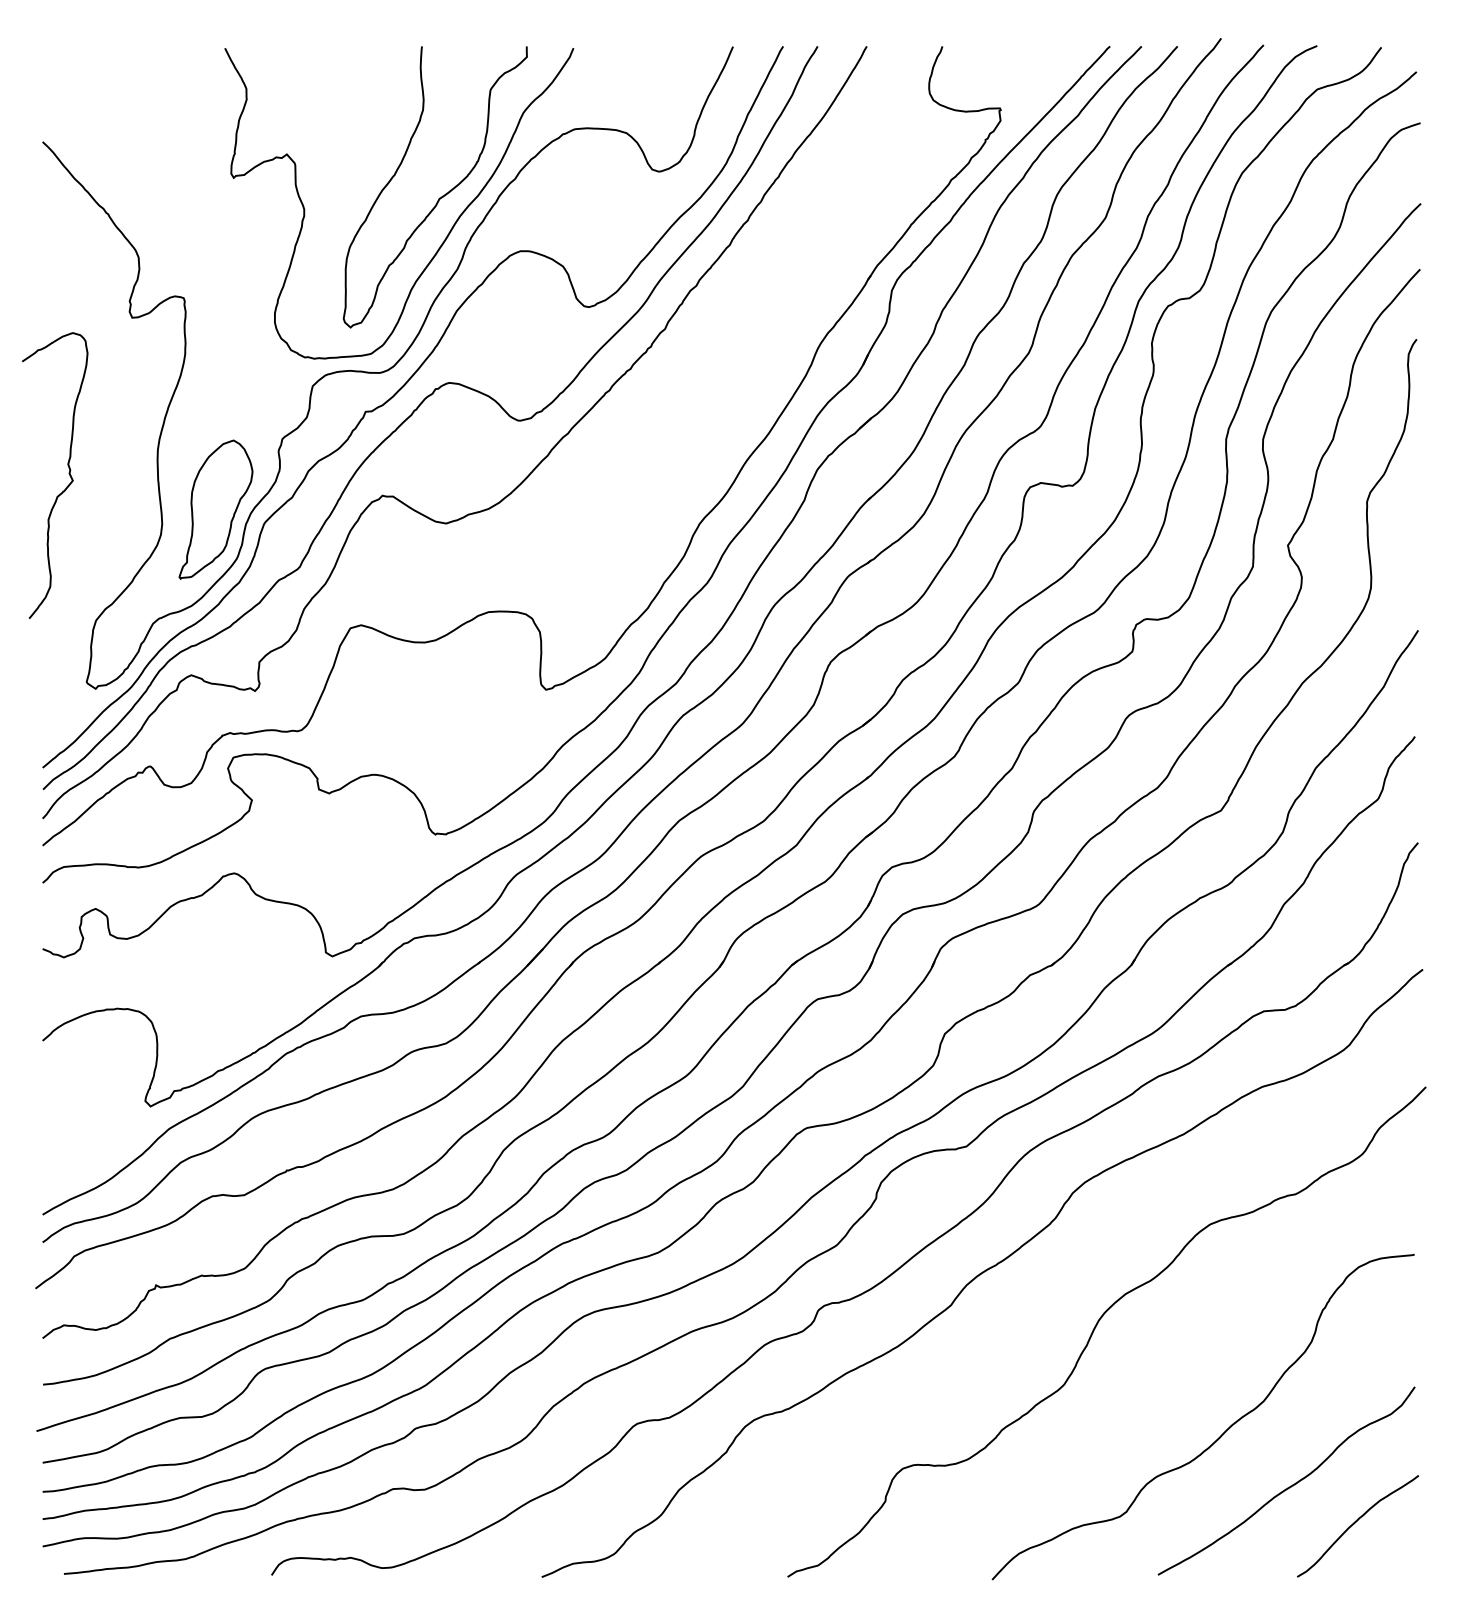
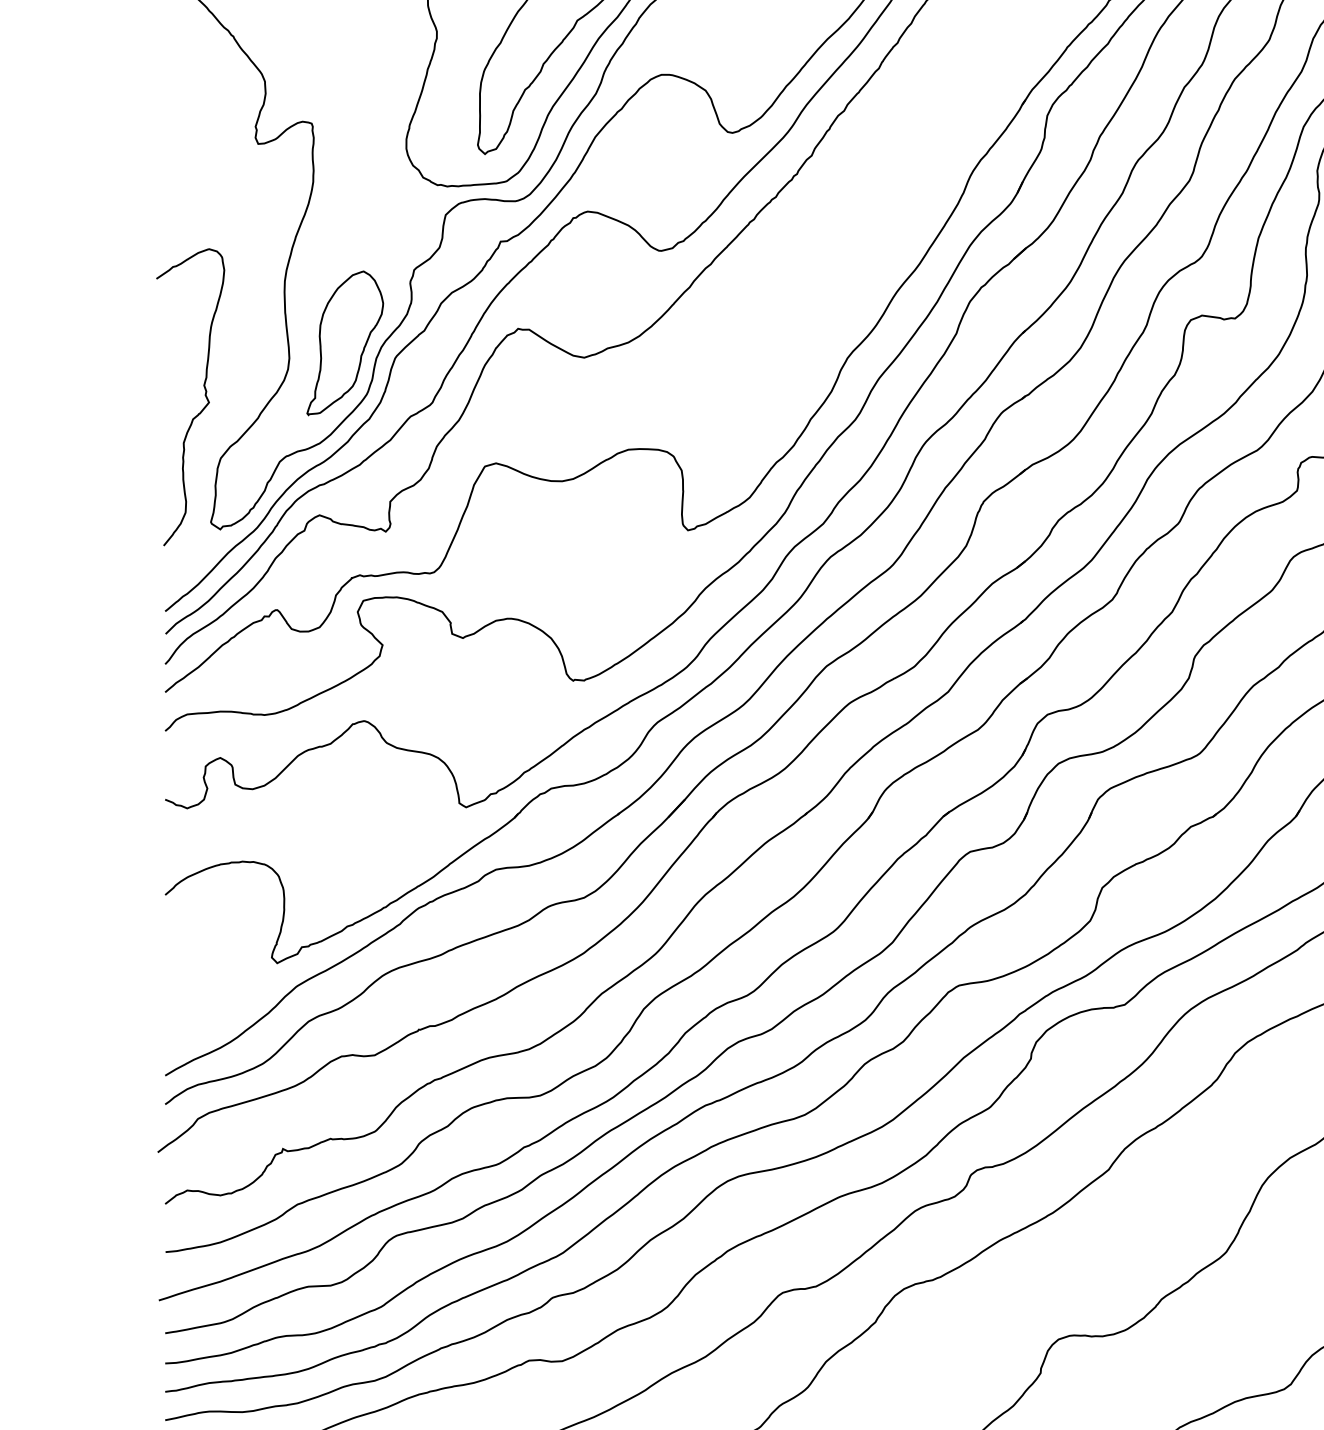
curve: (68, 473) -> (204, 395), moved

